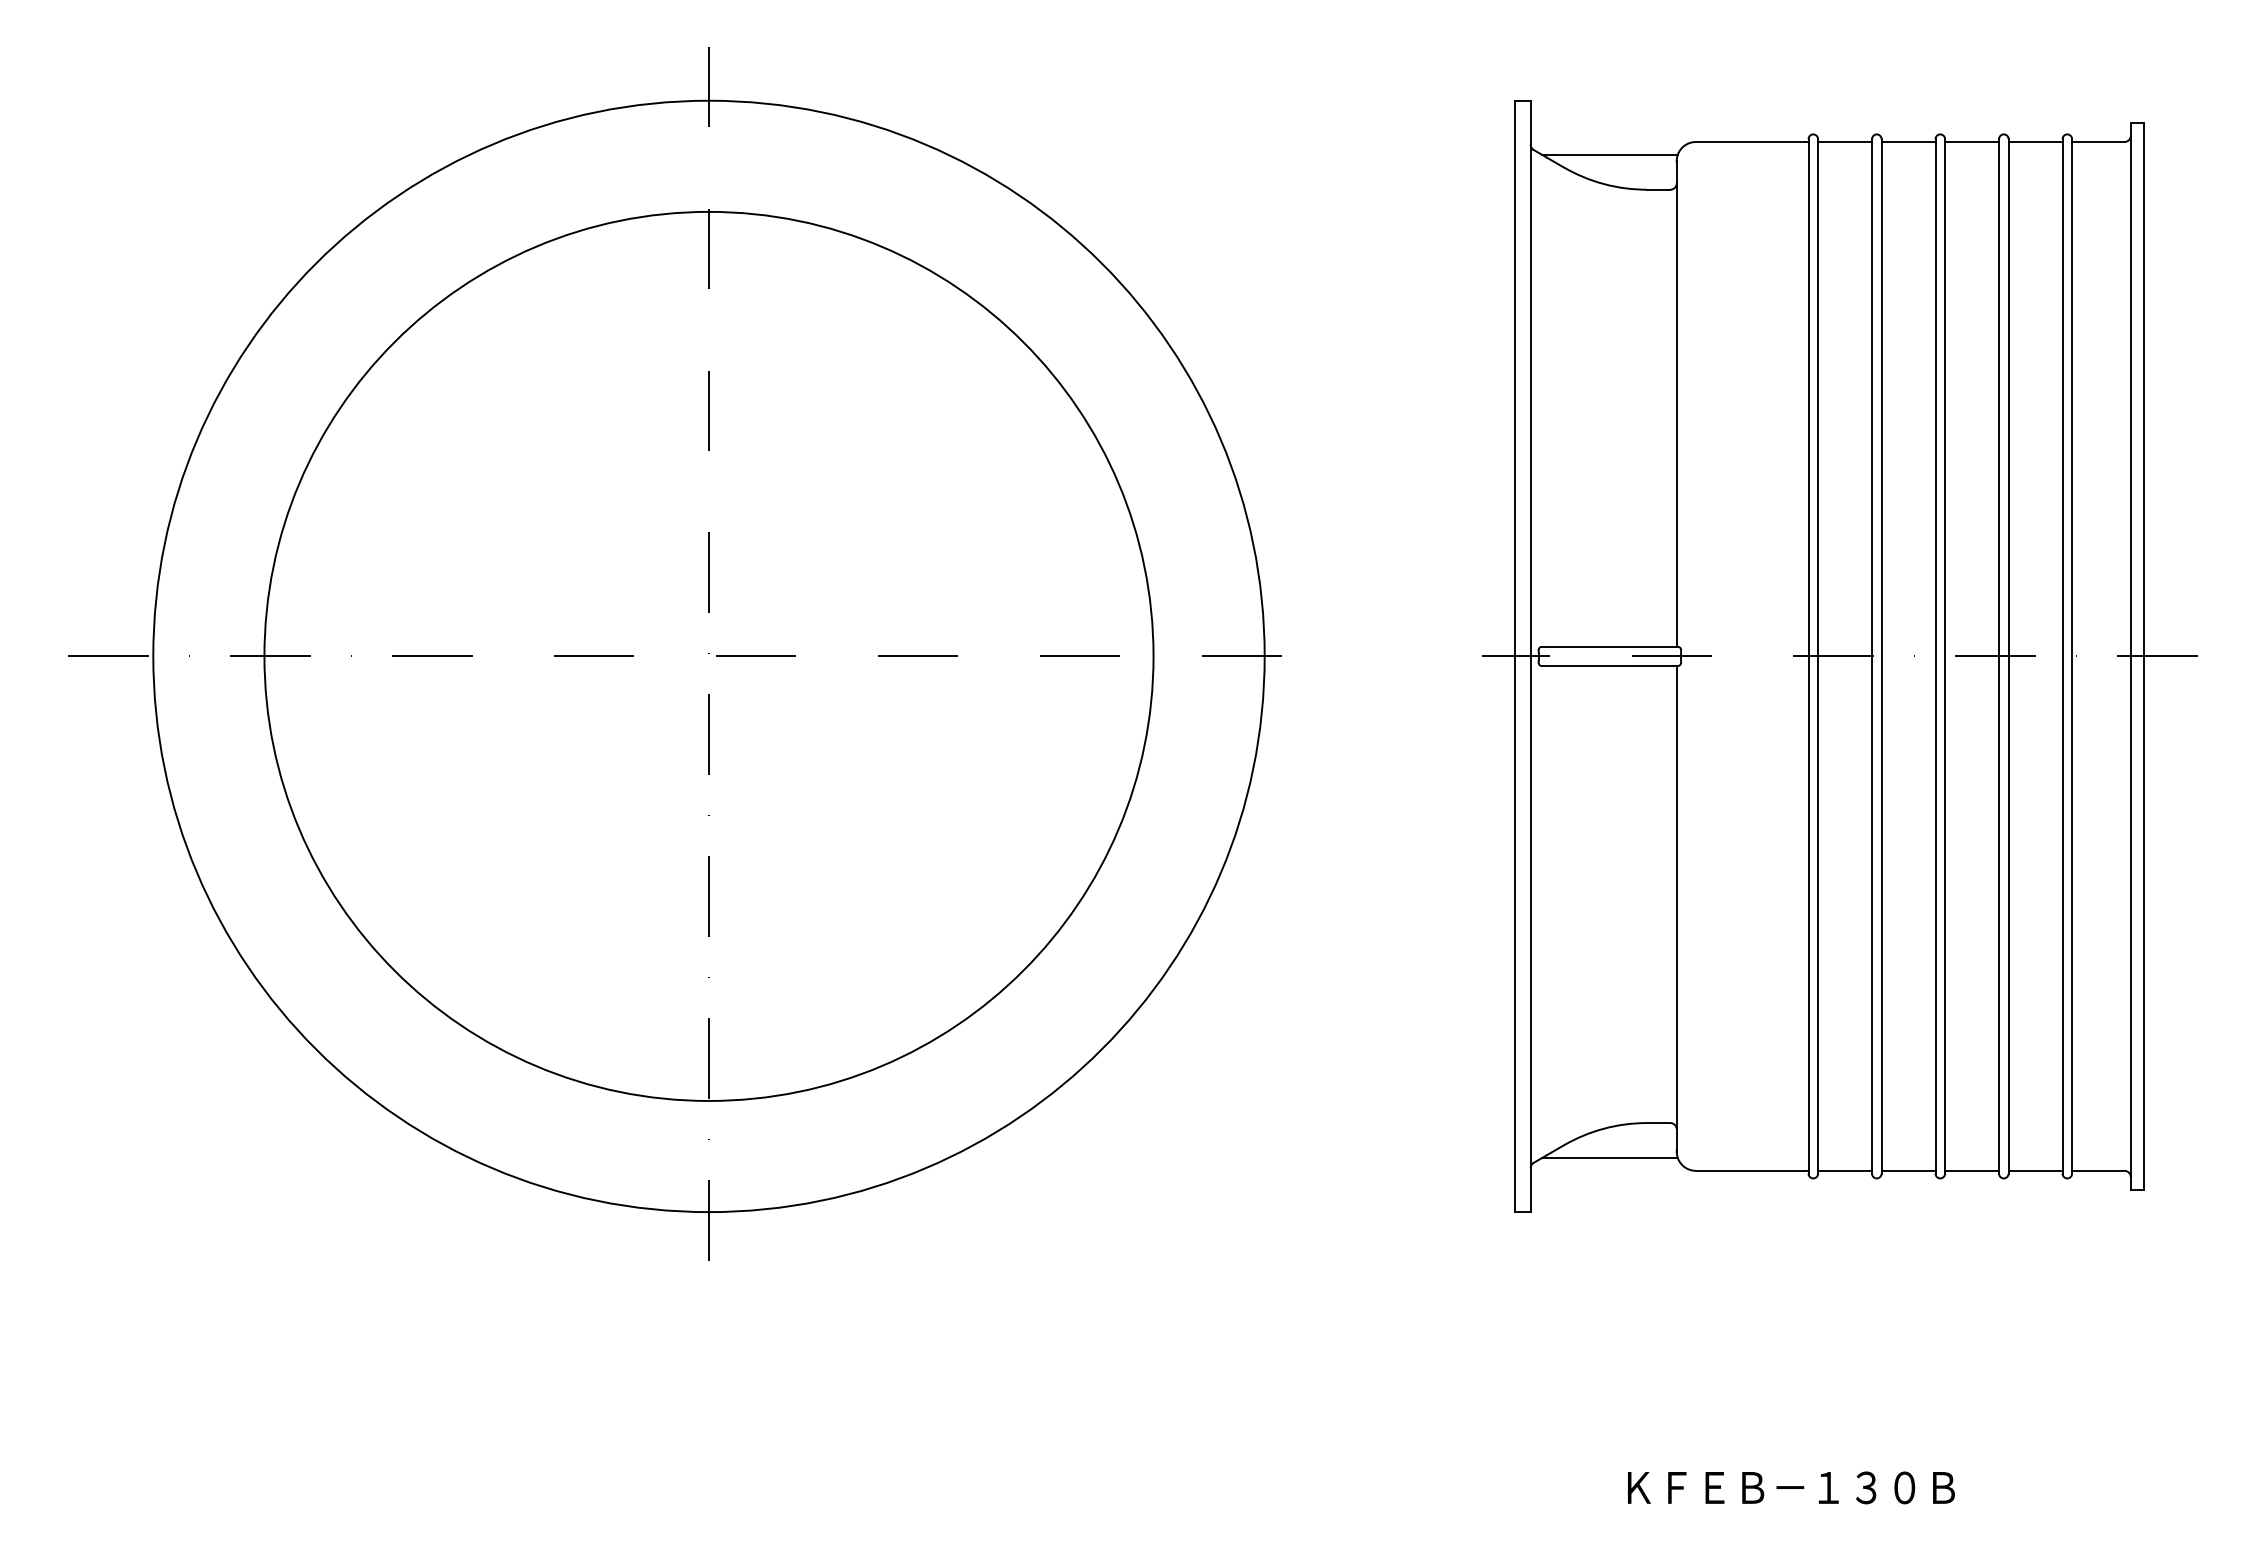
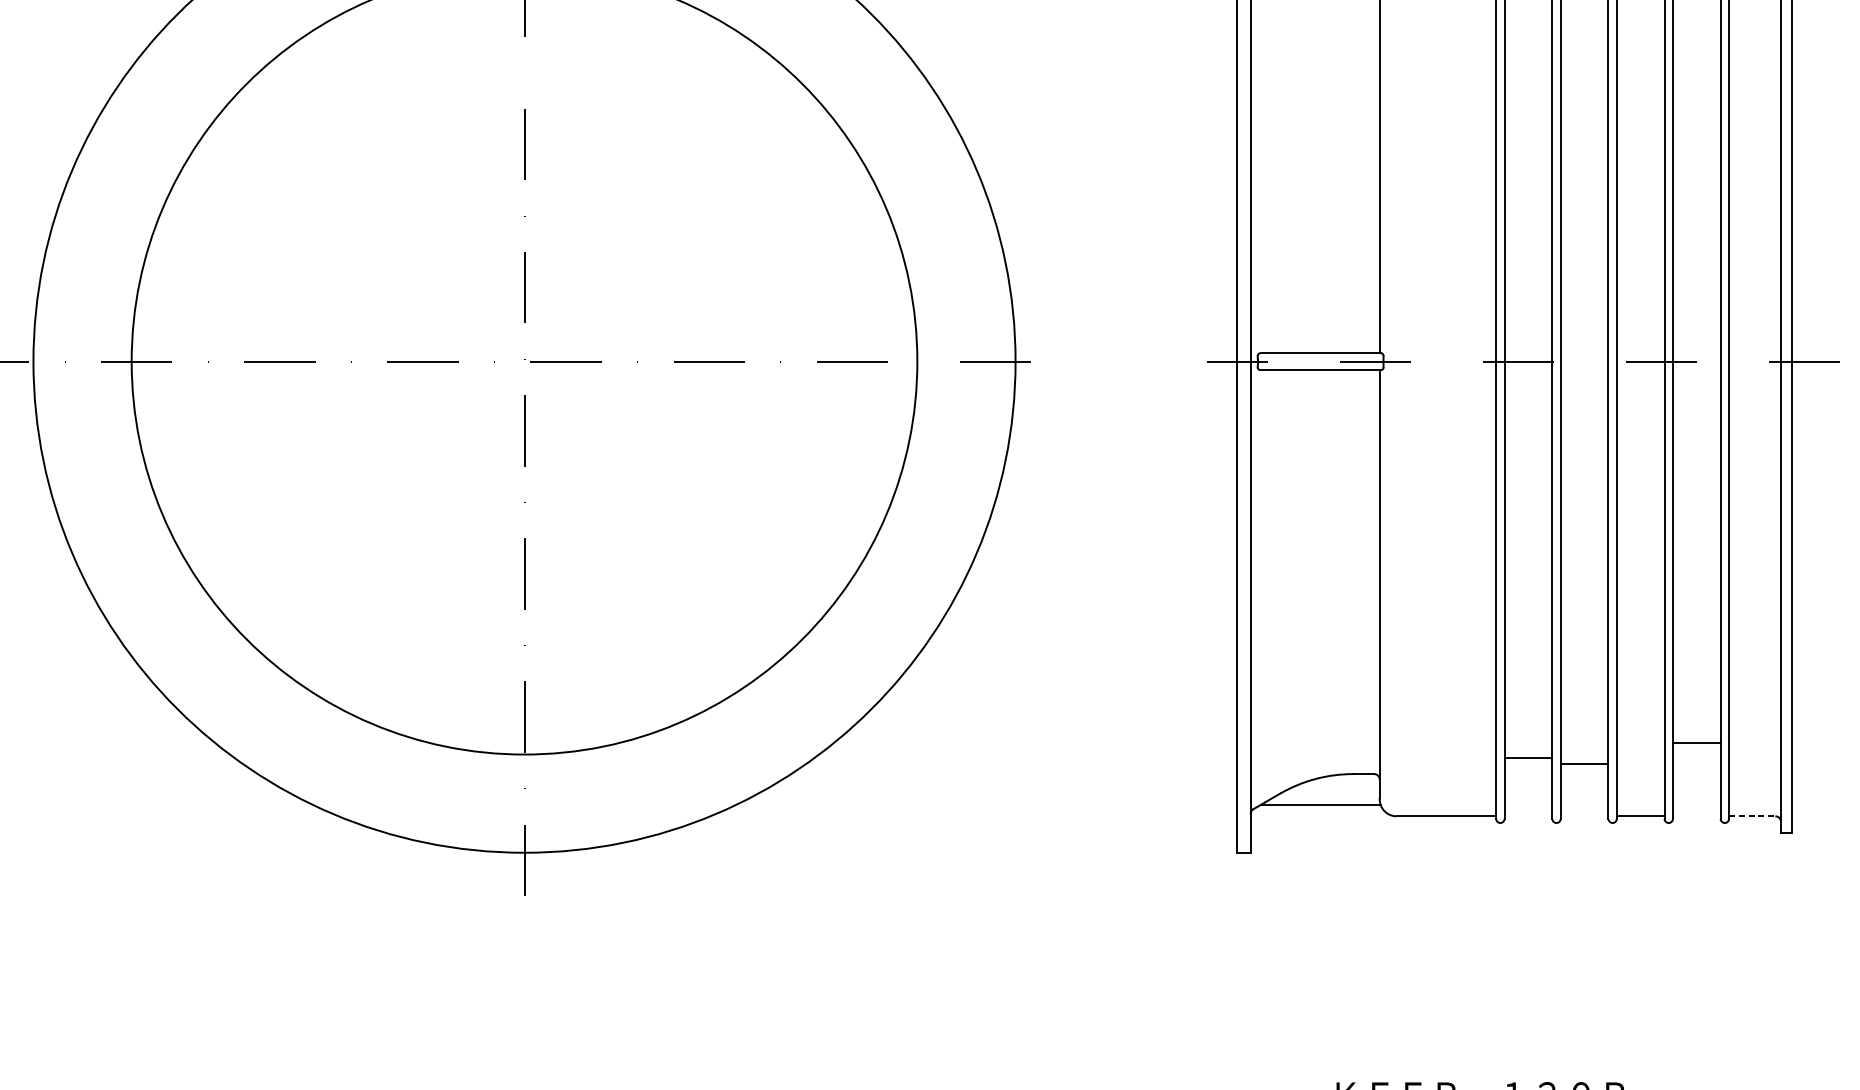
line: (1845, 1170) -> (1528, 757), moved
line: (1908, 1170) -> (1584, 763), moved
line: (2035, 1170) -> (1696, 742), moved
line: (2098, 1170) -> (1752, 815), solid -> dashed

